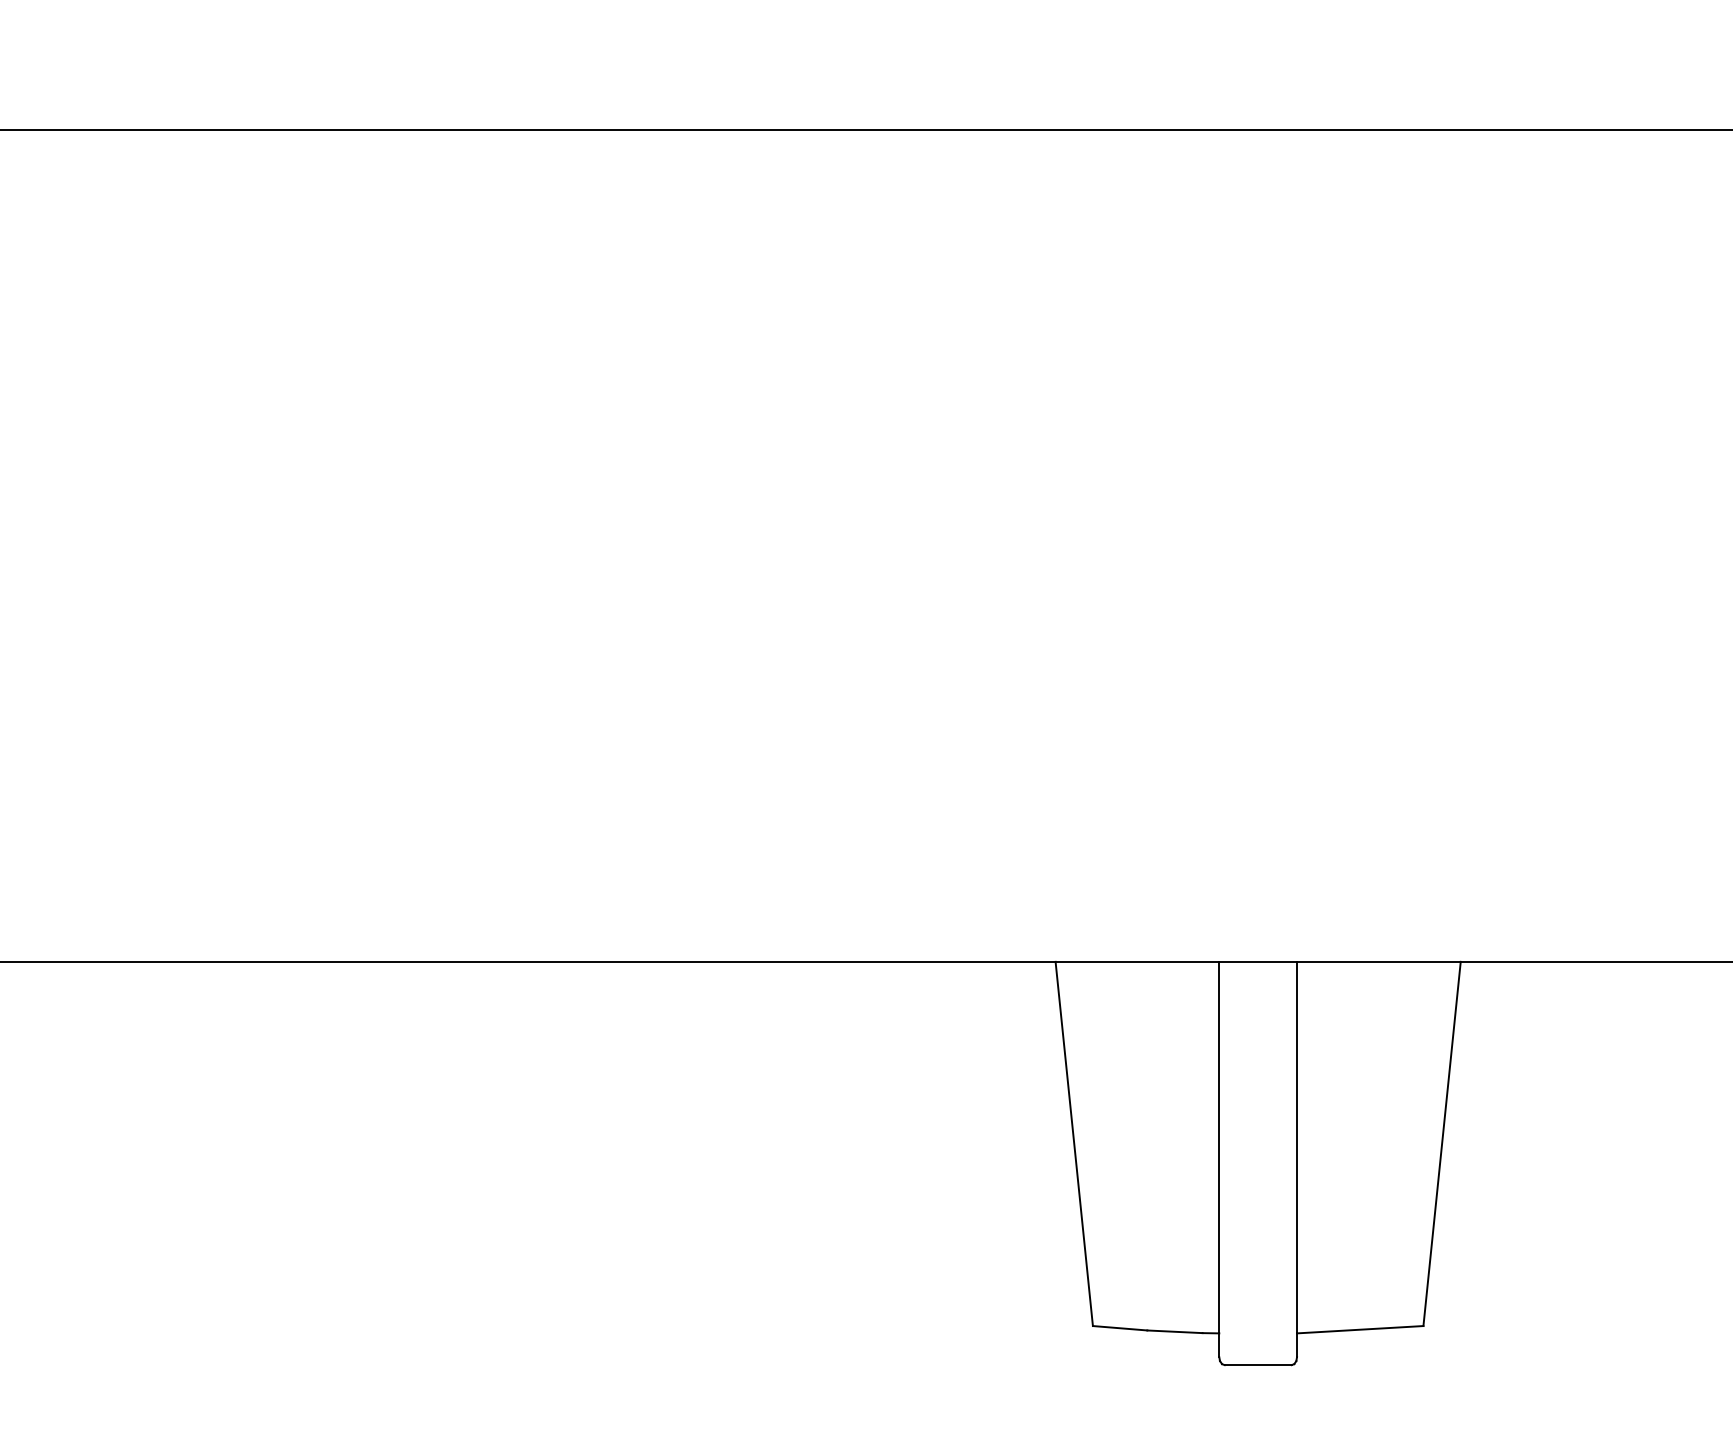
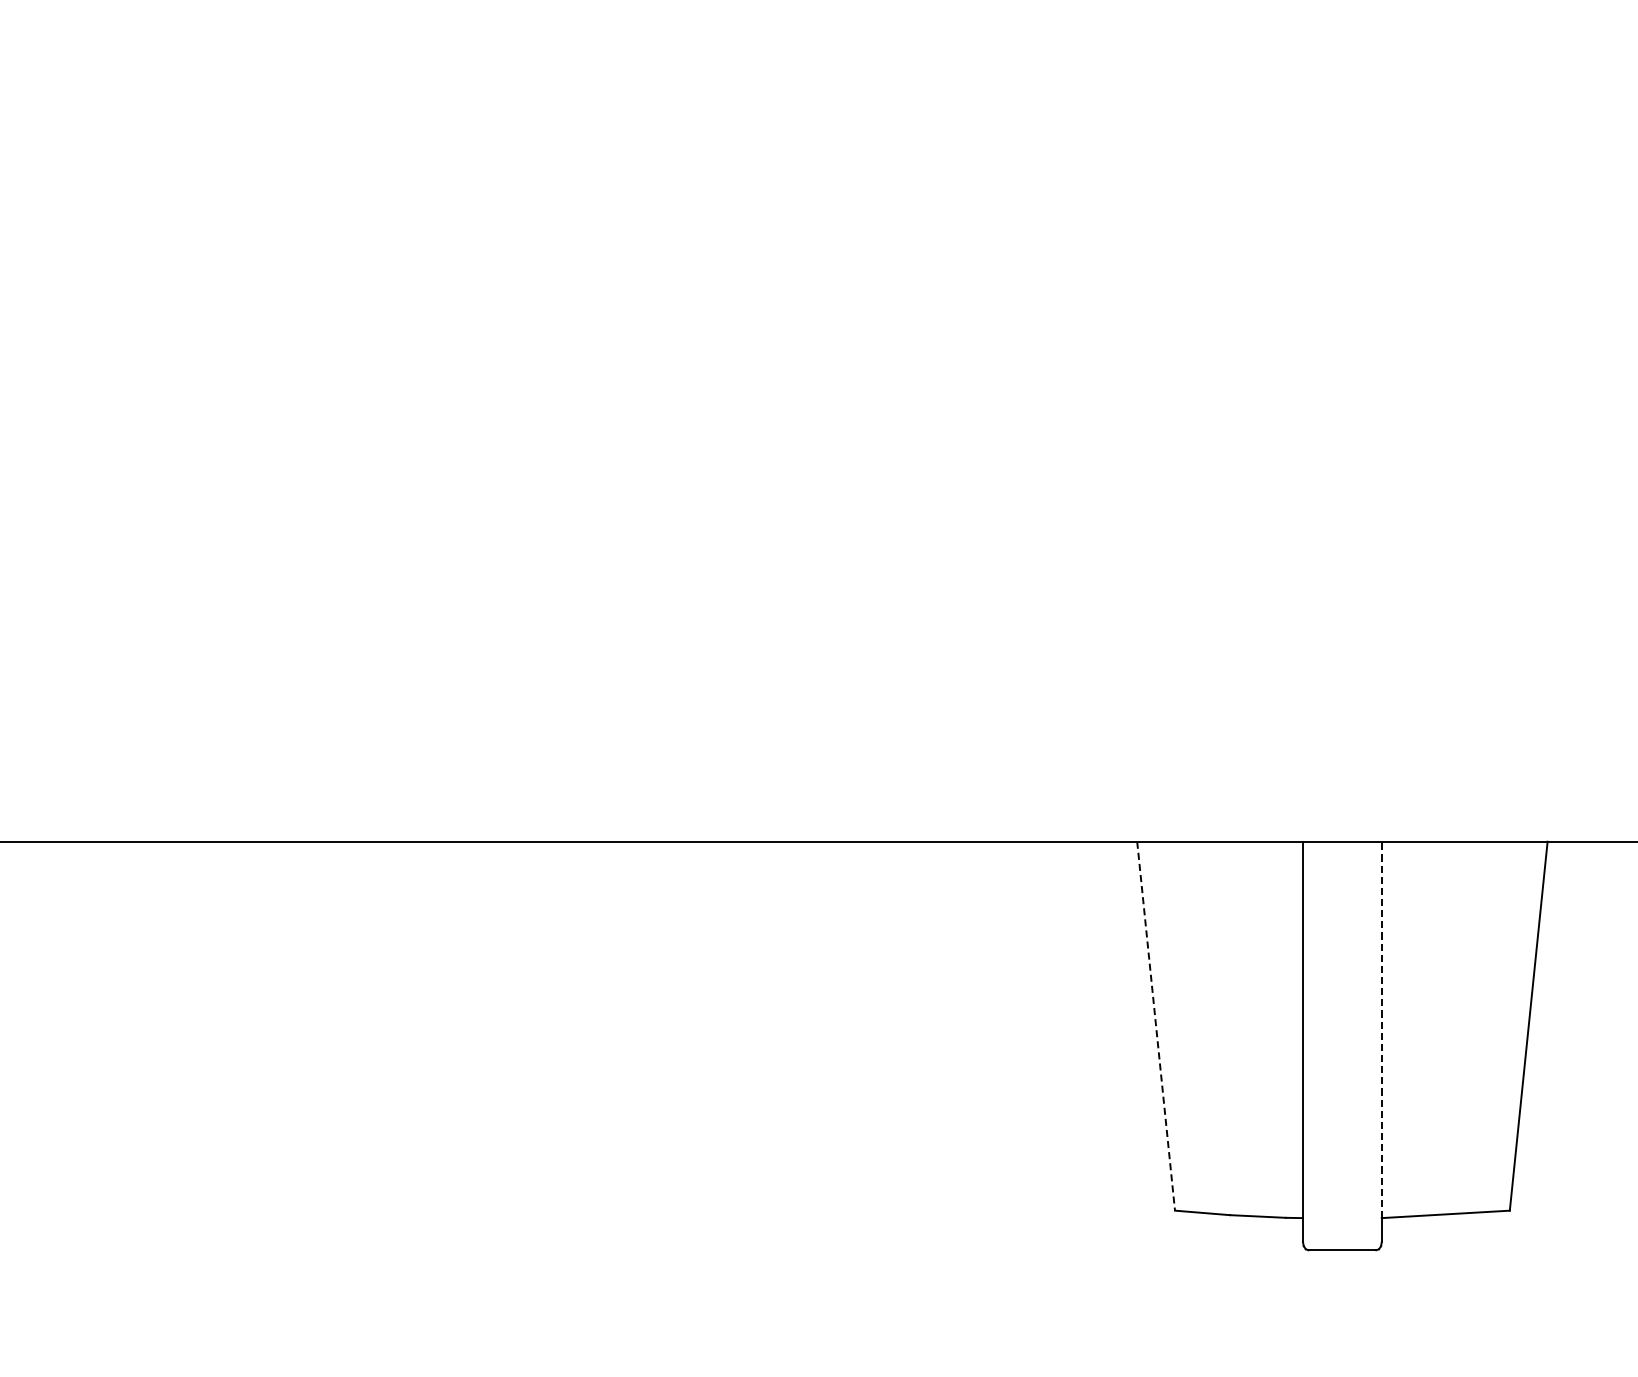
line: (1074, 1144) -> (1156, 1026), solid -> dashed
line: (1297, 1147) -> (1382, 1029), solid -> dashed

